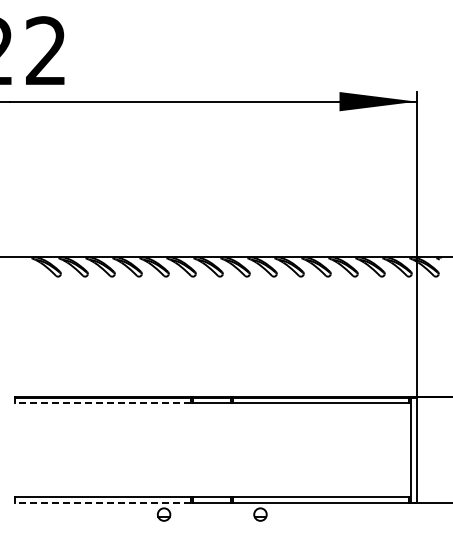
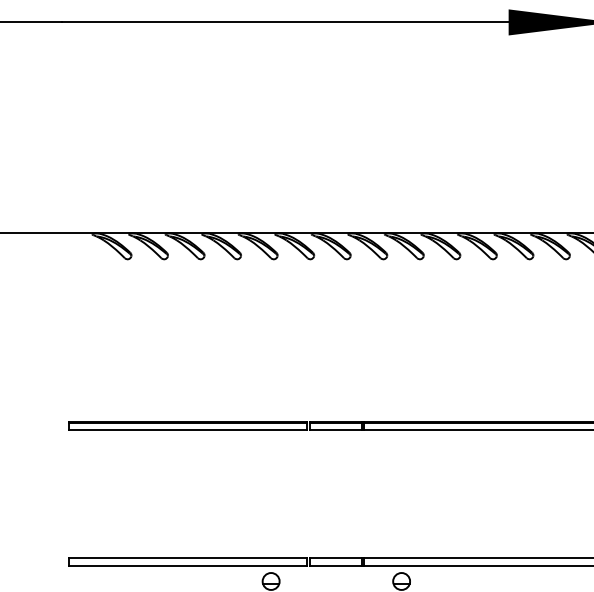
line: (102, 402) -> (187, 429), dashed -> solid
line: (102, 503) -> (187, 566), dashed -> solid

